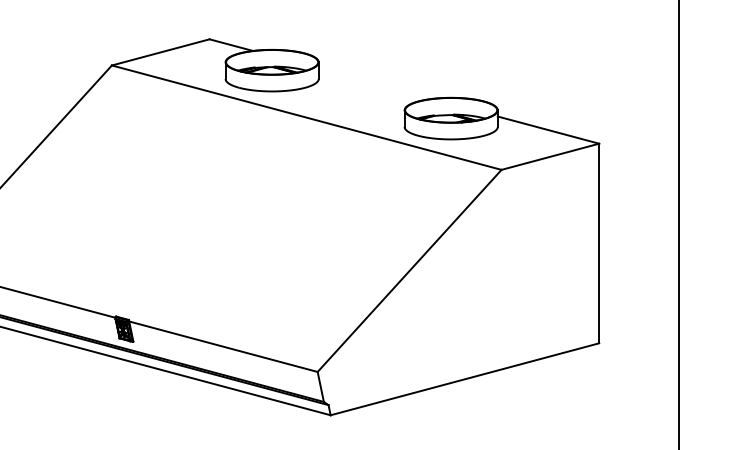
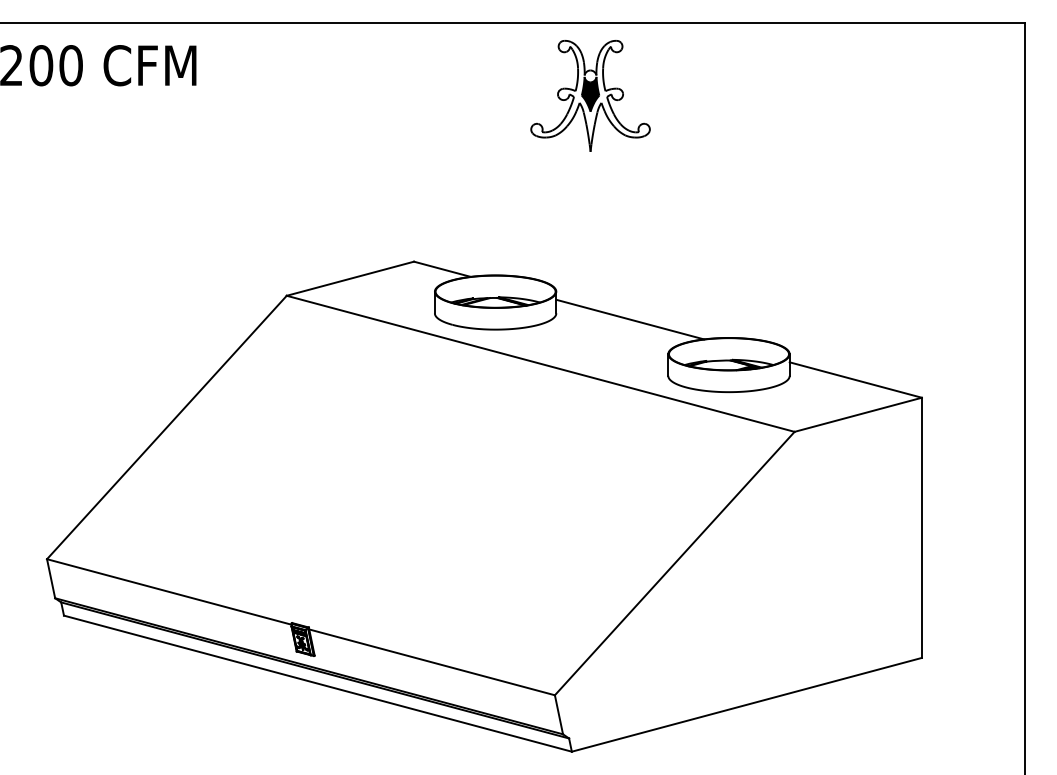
line: (375, 83) -> (630, 319), added

